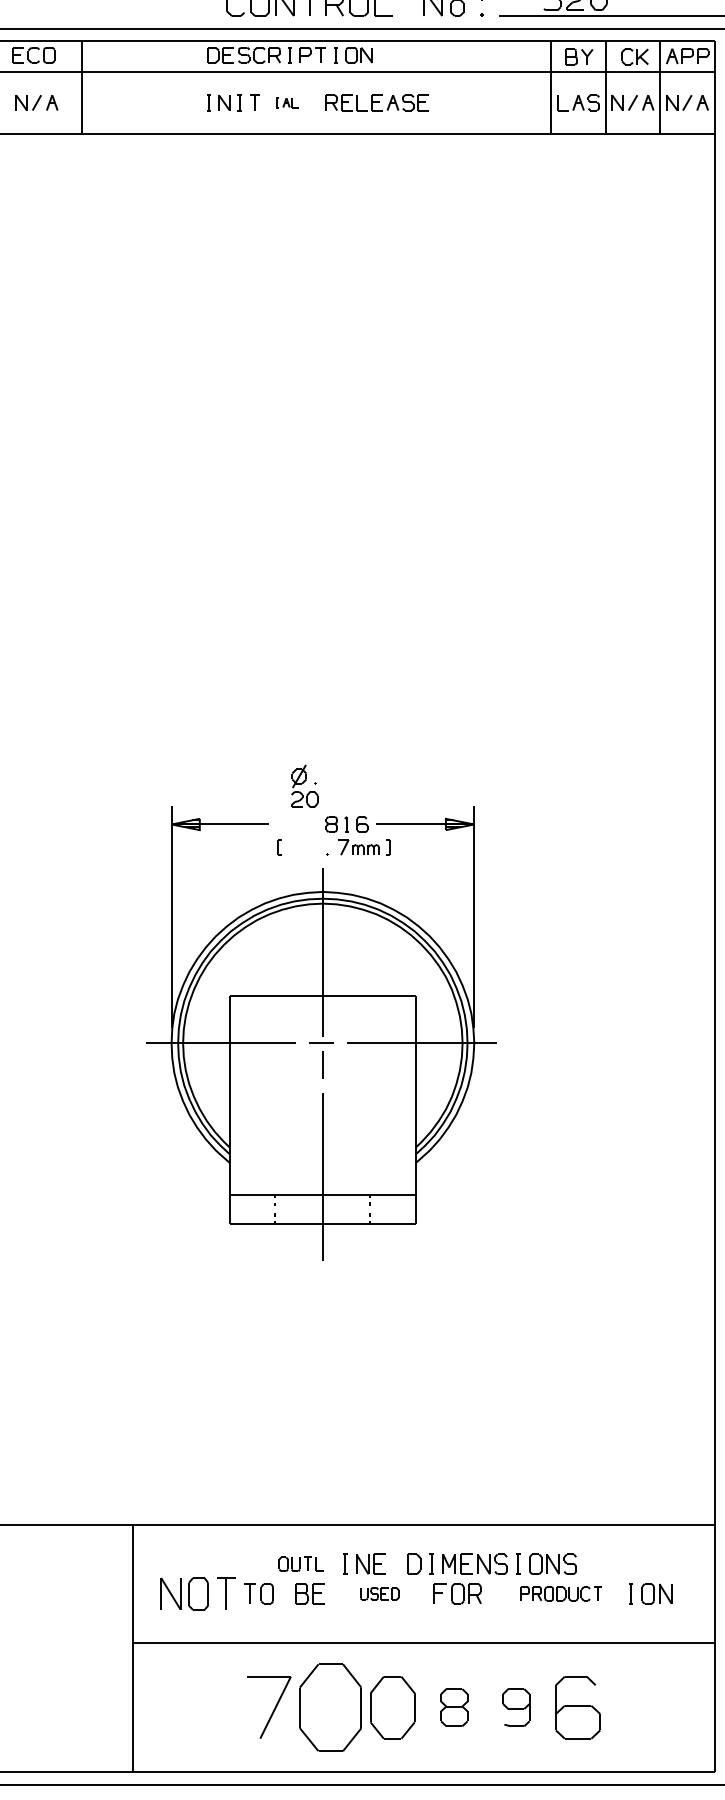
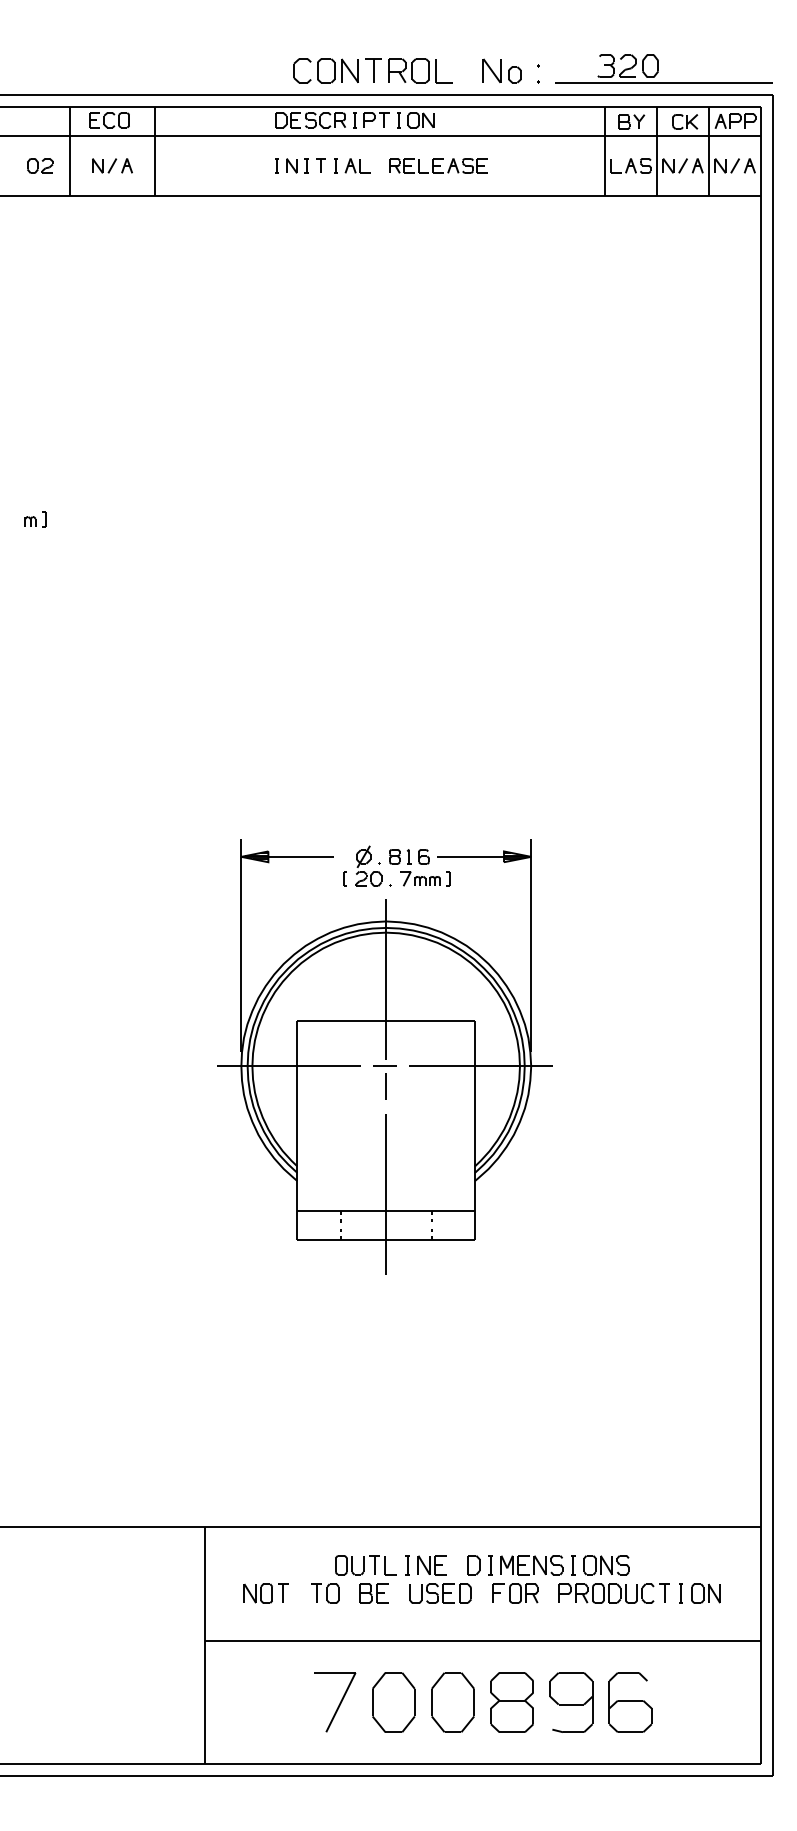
part: (287, 102) -> (352, 165), size x1.67
part: (304, 785) -> (368, 865), moved
part: (301, 1564) -> (365, 1565), size x1.43
part: (196, 1593) -> (265, 1593), size x0.62
part: (379, 1593) -> (440, 1593), size x1.67
part: (560, 1593) -> (613, 1593), size x1.43
part: (330, 1707) -> (393, 1702), size x0.71
part: (453, 1707) -> (511, 1702), size x1.67
part: (516, 1707) -> (571, 1702), size x1.67

